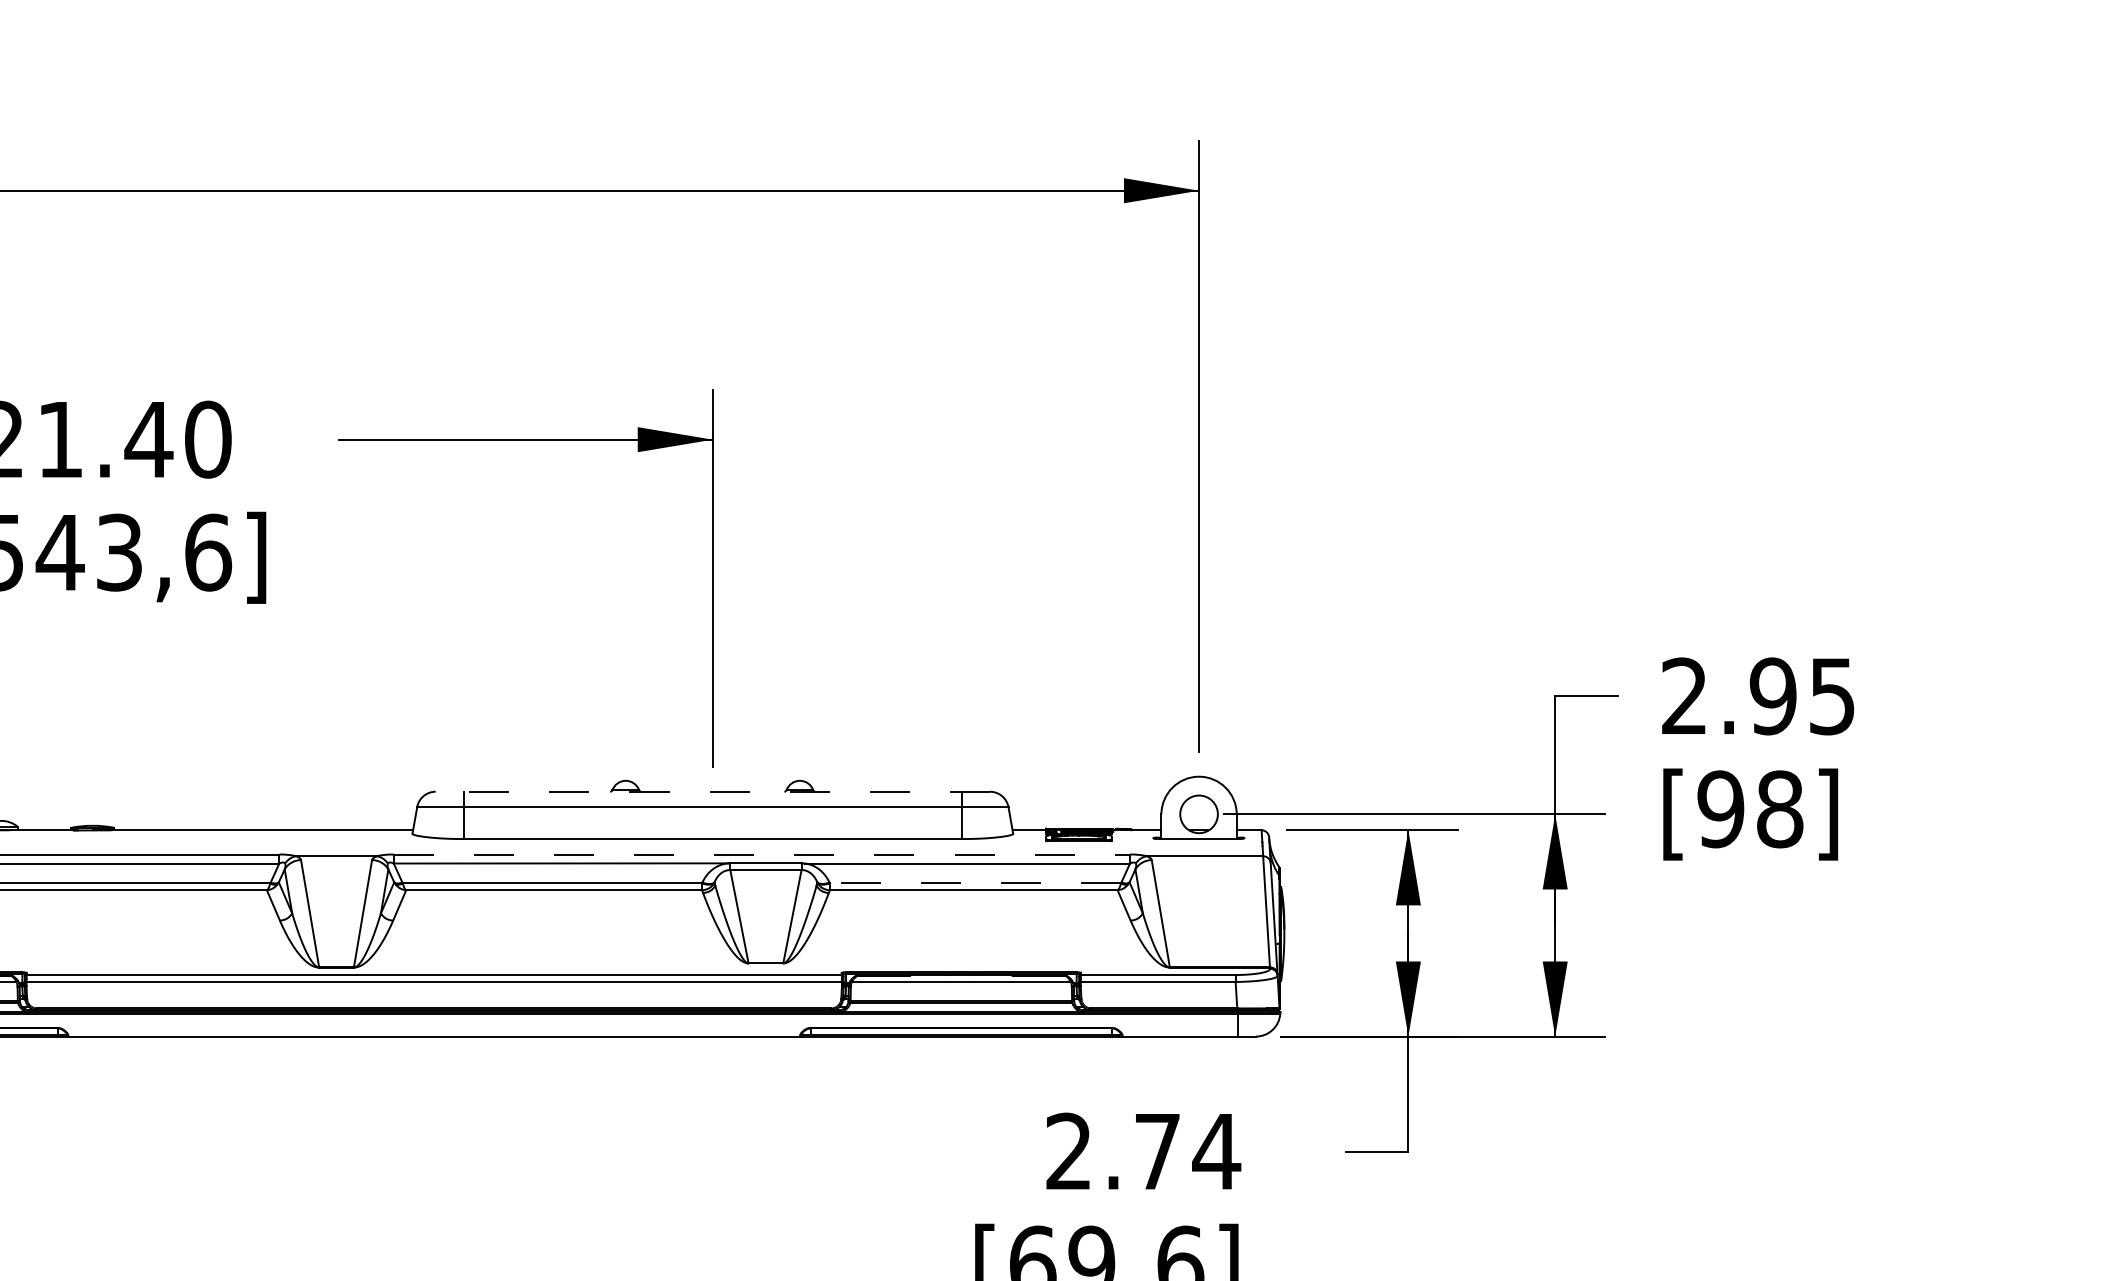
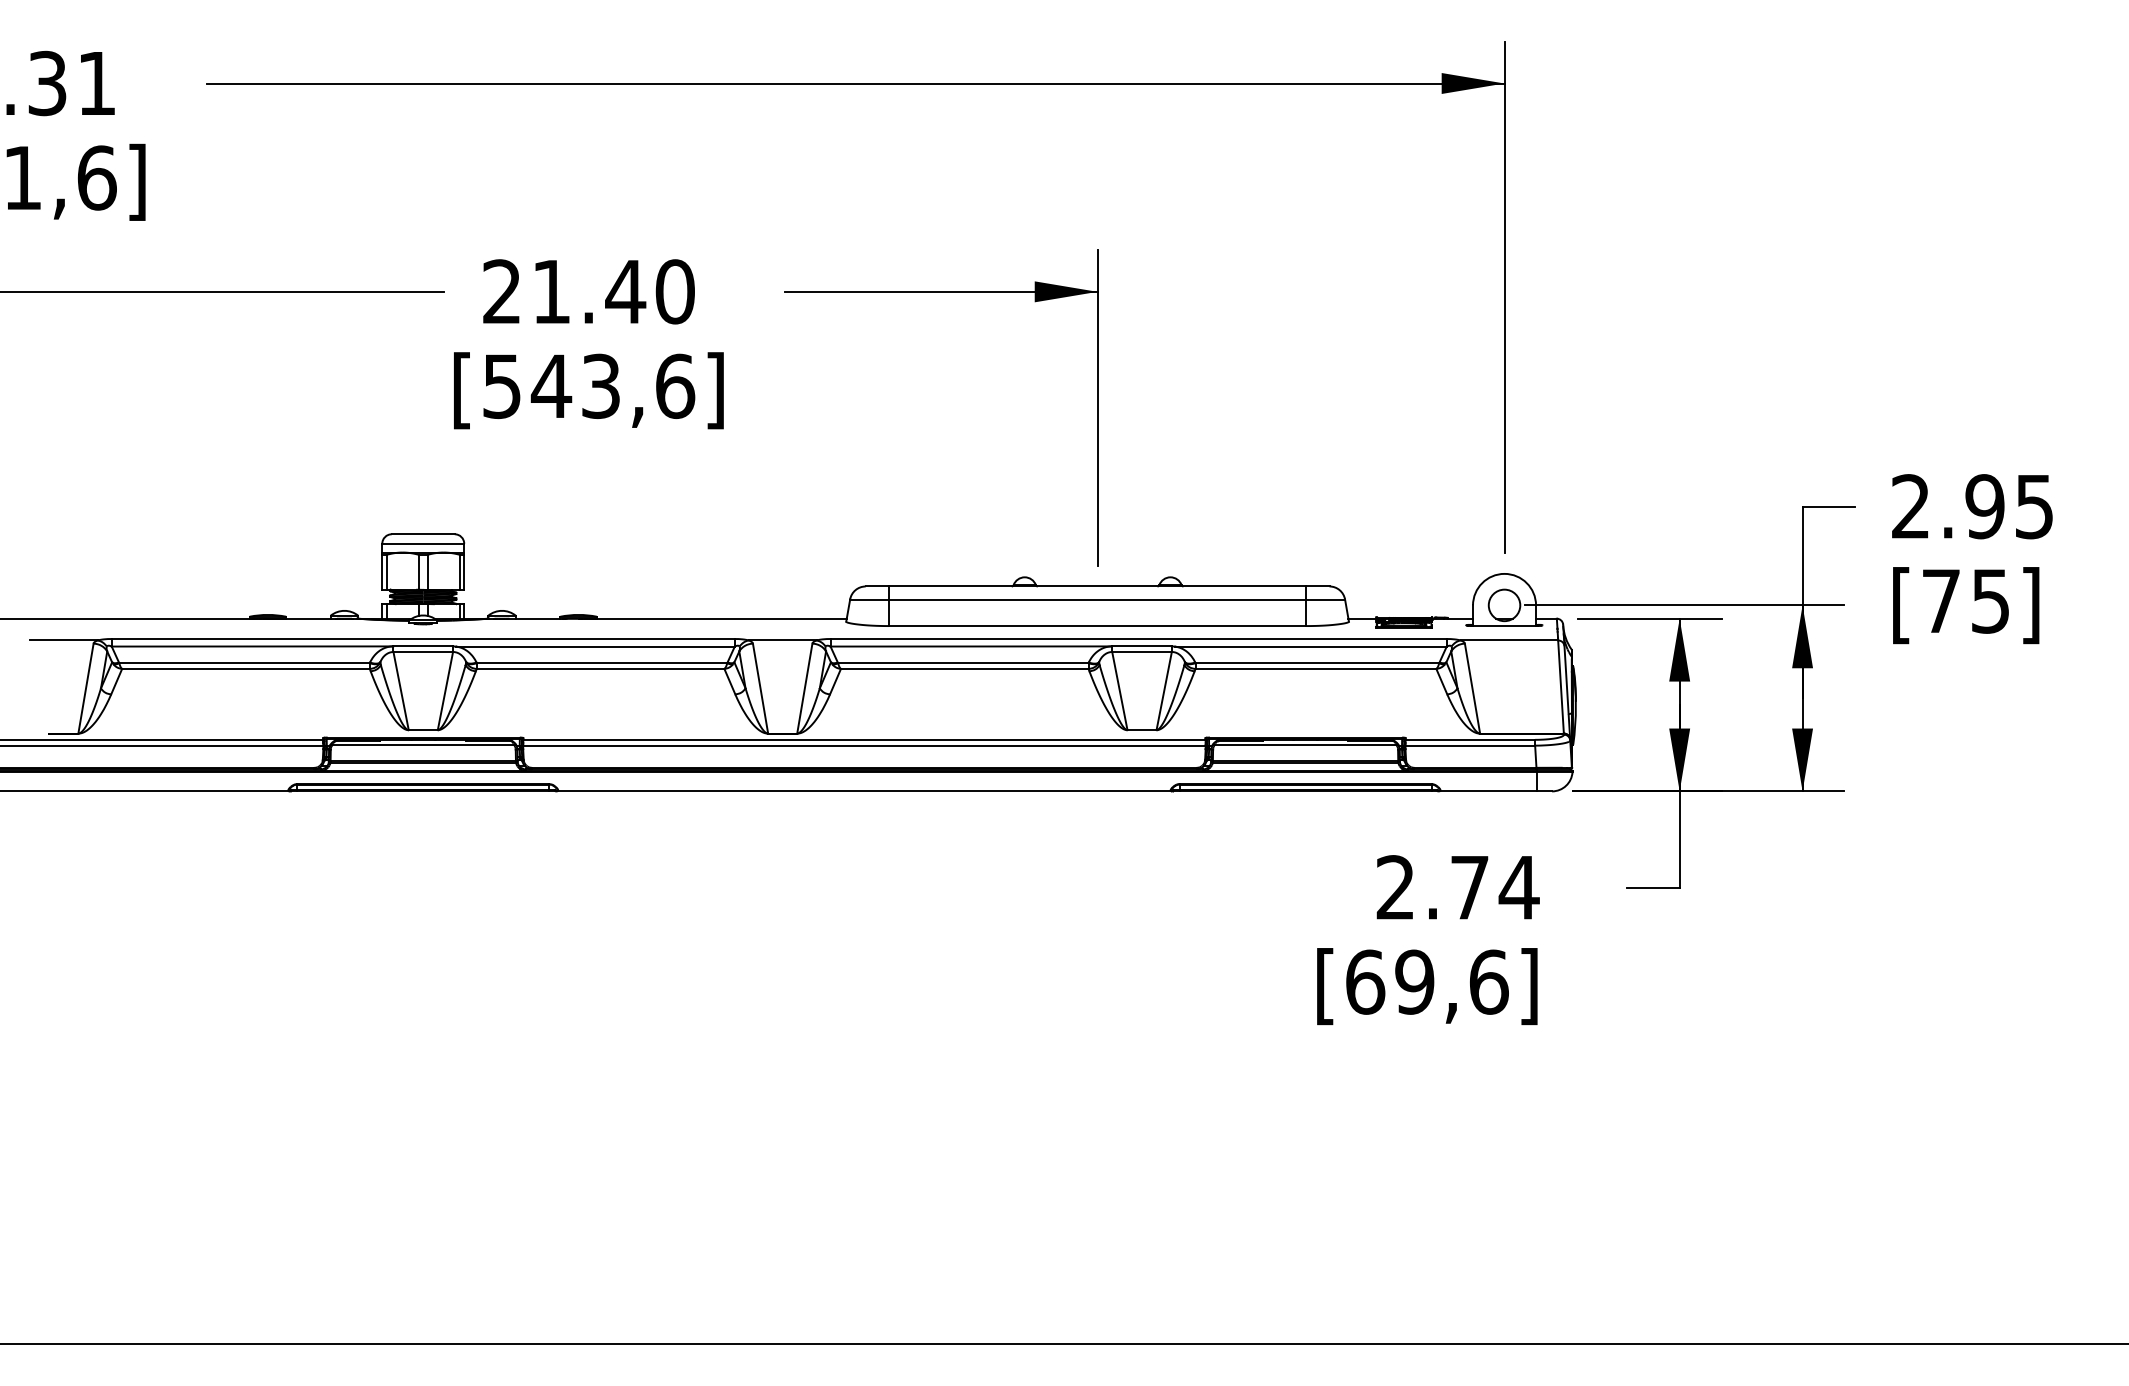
line: (712, 791) -> (1097, 586), dashed -> solid
text: (1749, 808) -> (1965, 600), [98] -> [75]
line: (762, 855) -> (1139, 639), dashed -> solid
line: (975, 883) -> (1317, 663), dashed -> solid

